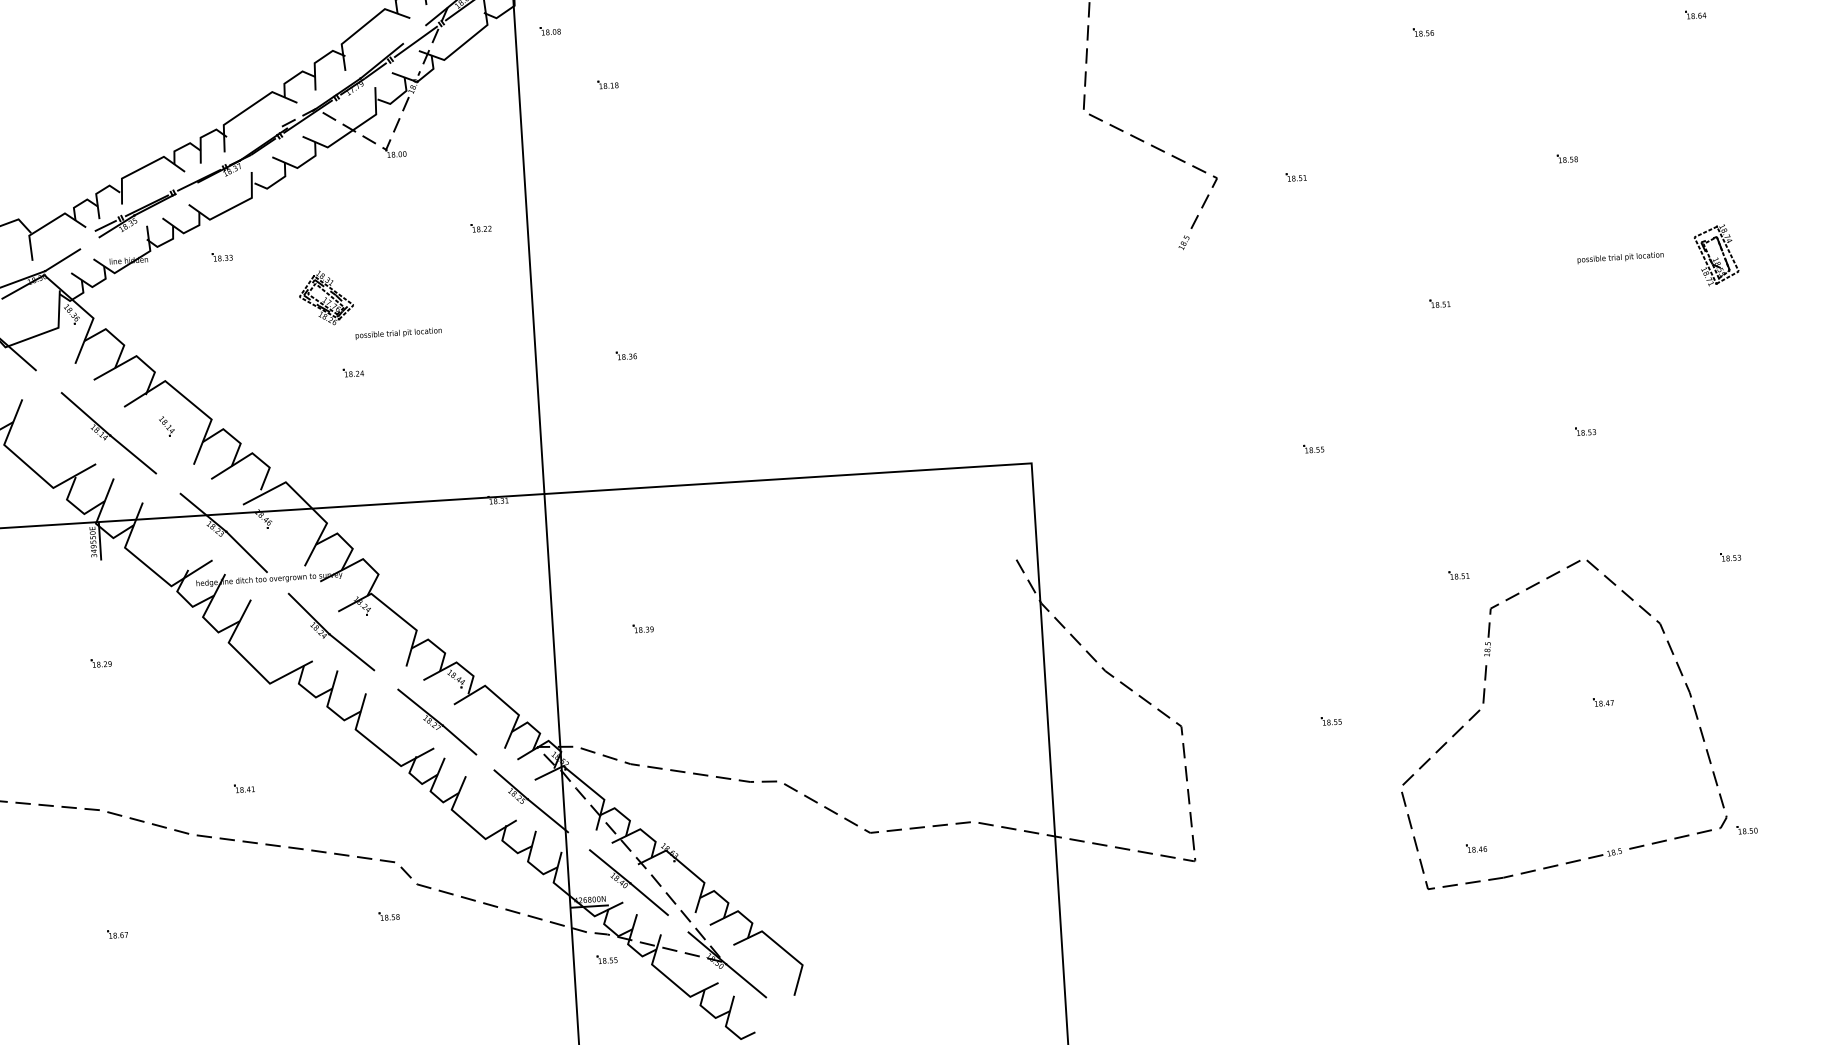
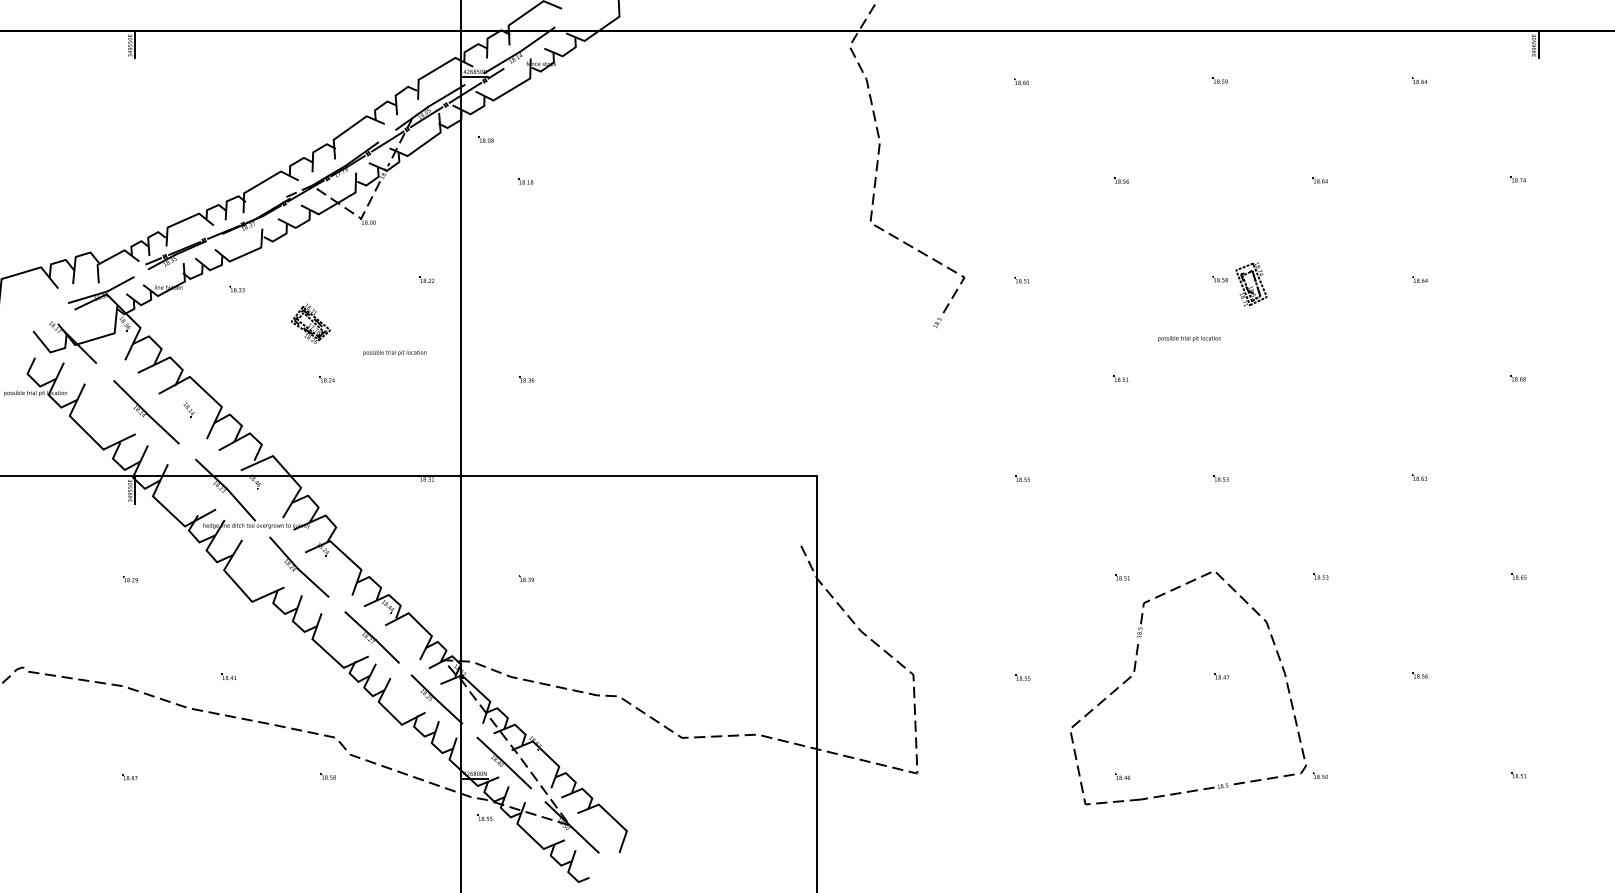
part: (1716, 255) -> (1251, 284), moved
text: (1620, 257) -> (1189, 338), moved
text: (398, 332) -> (394, 352), moved

